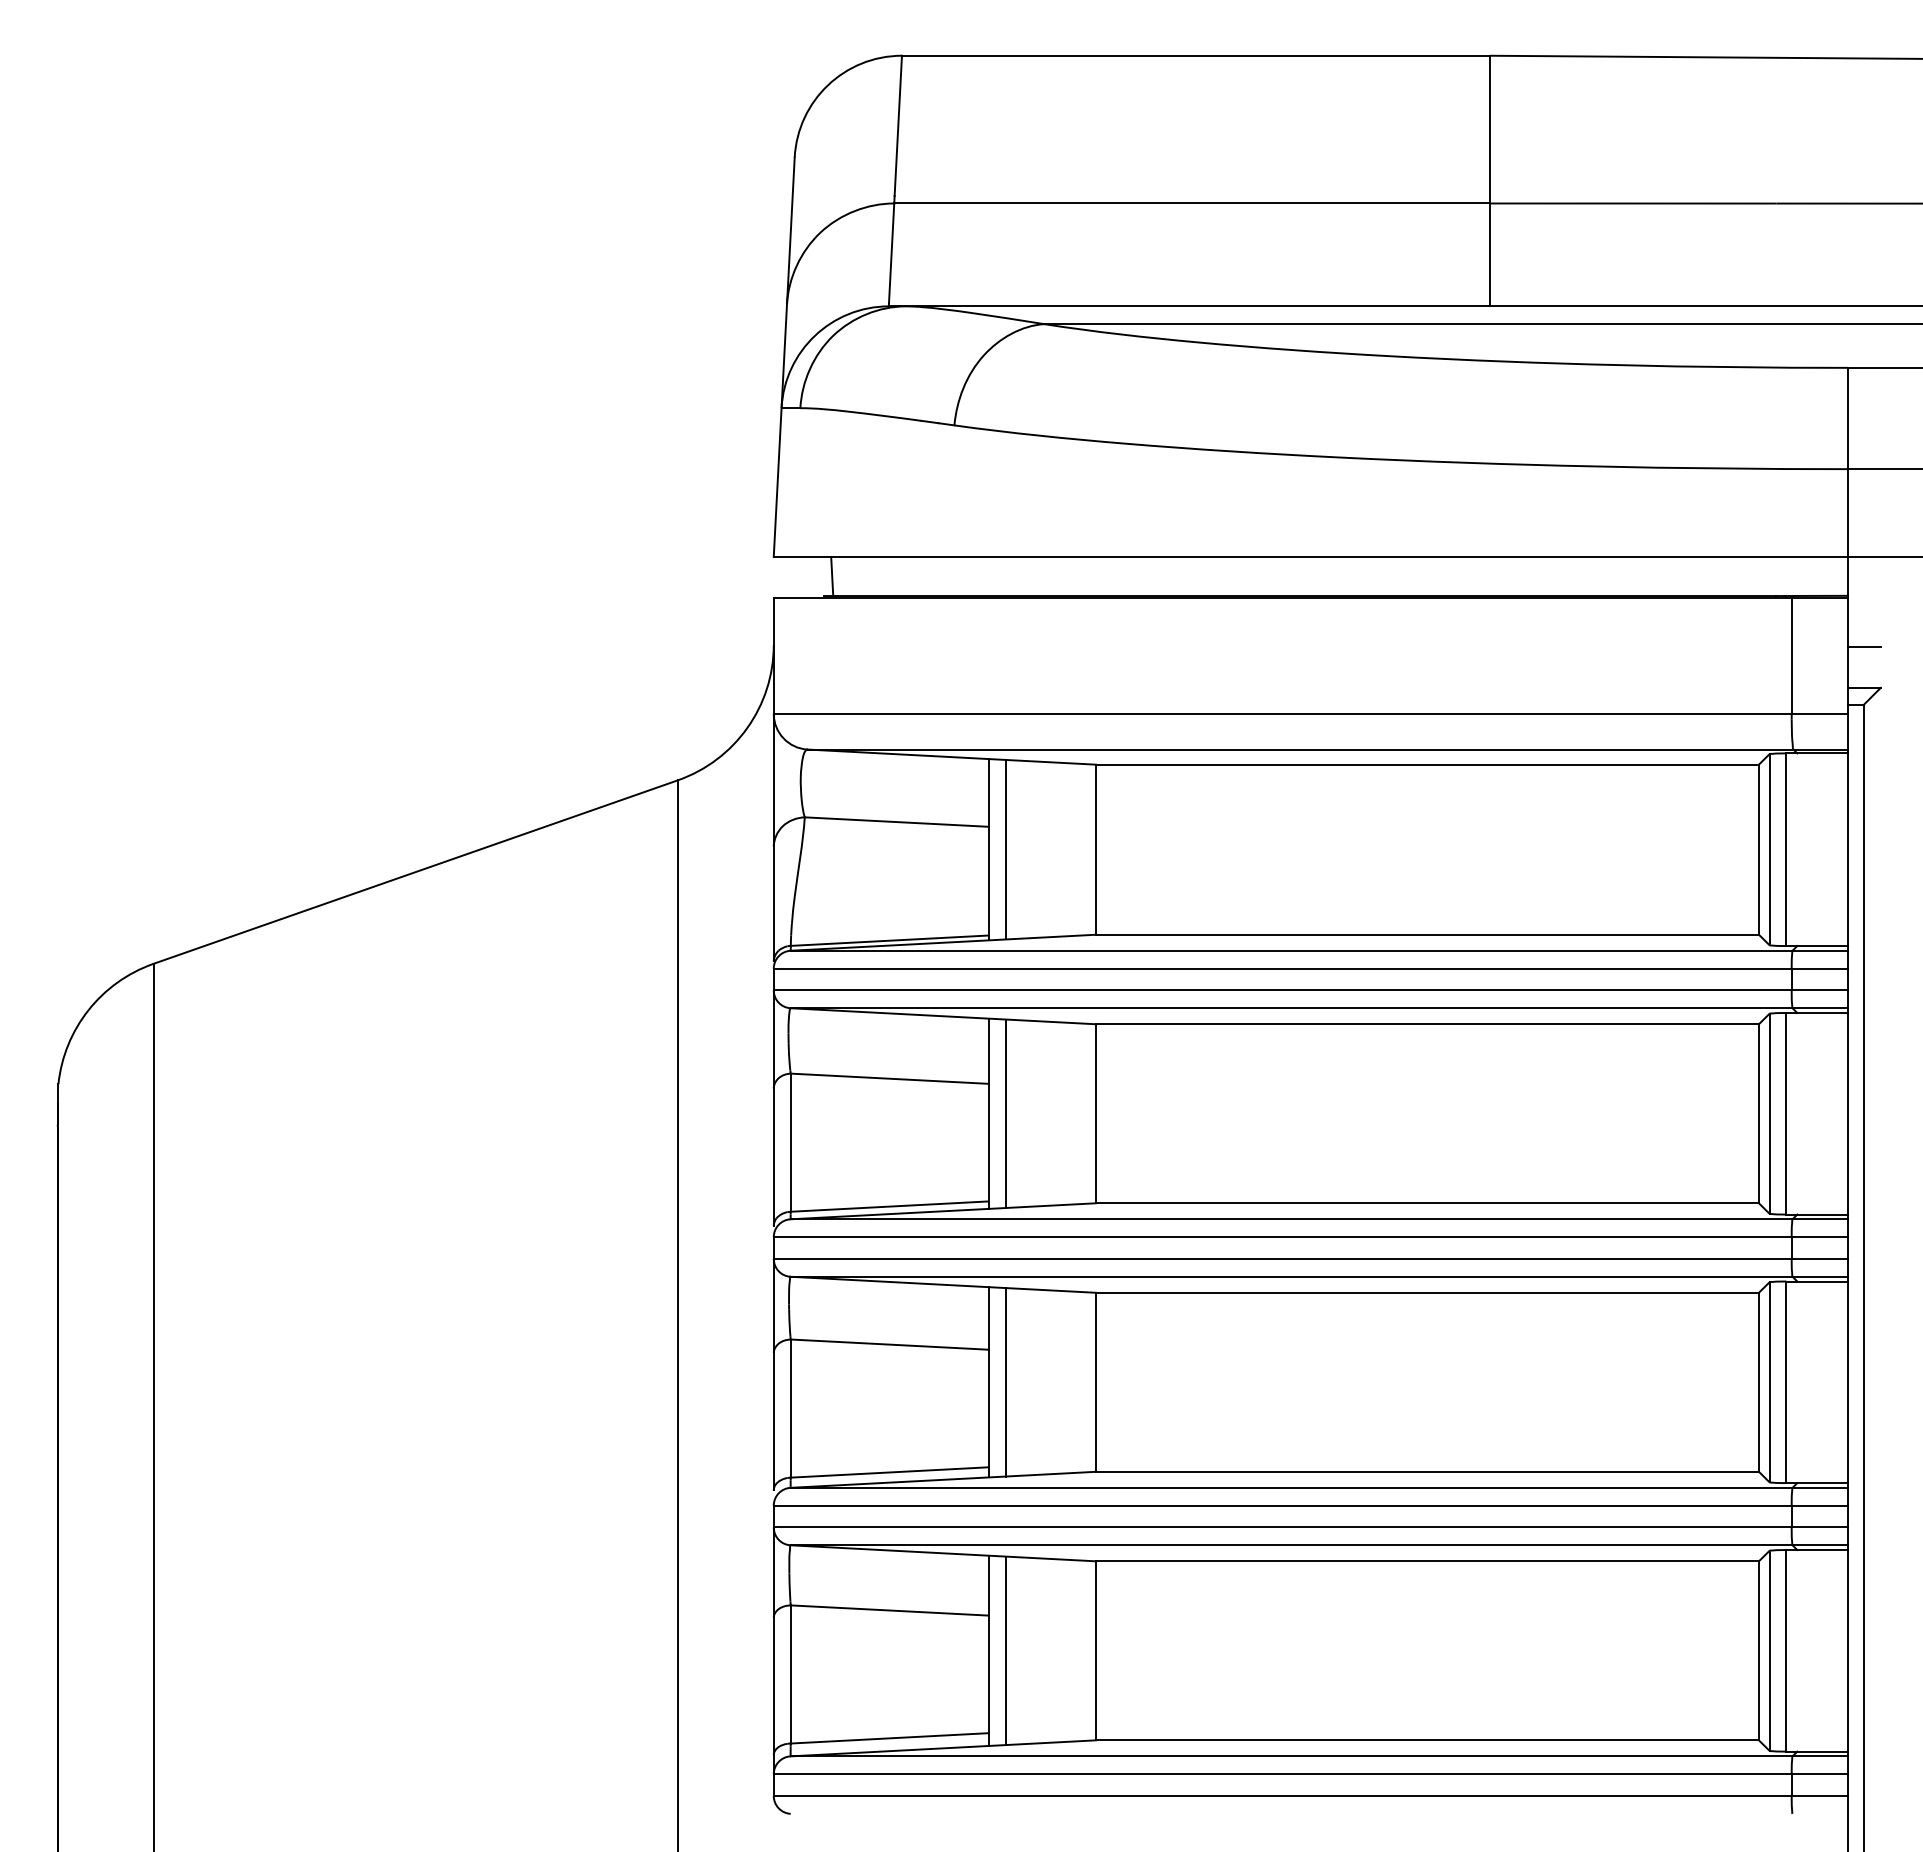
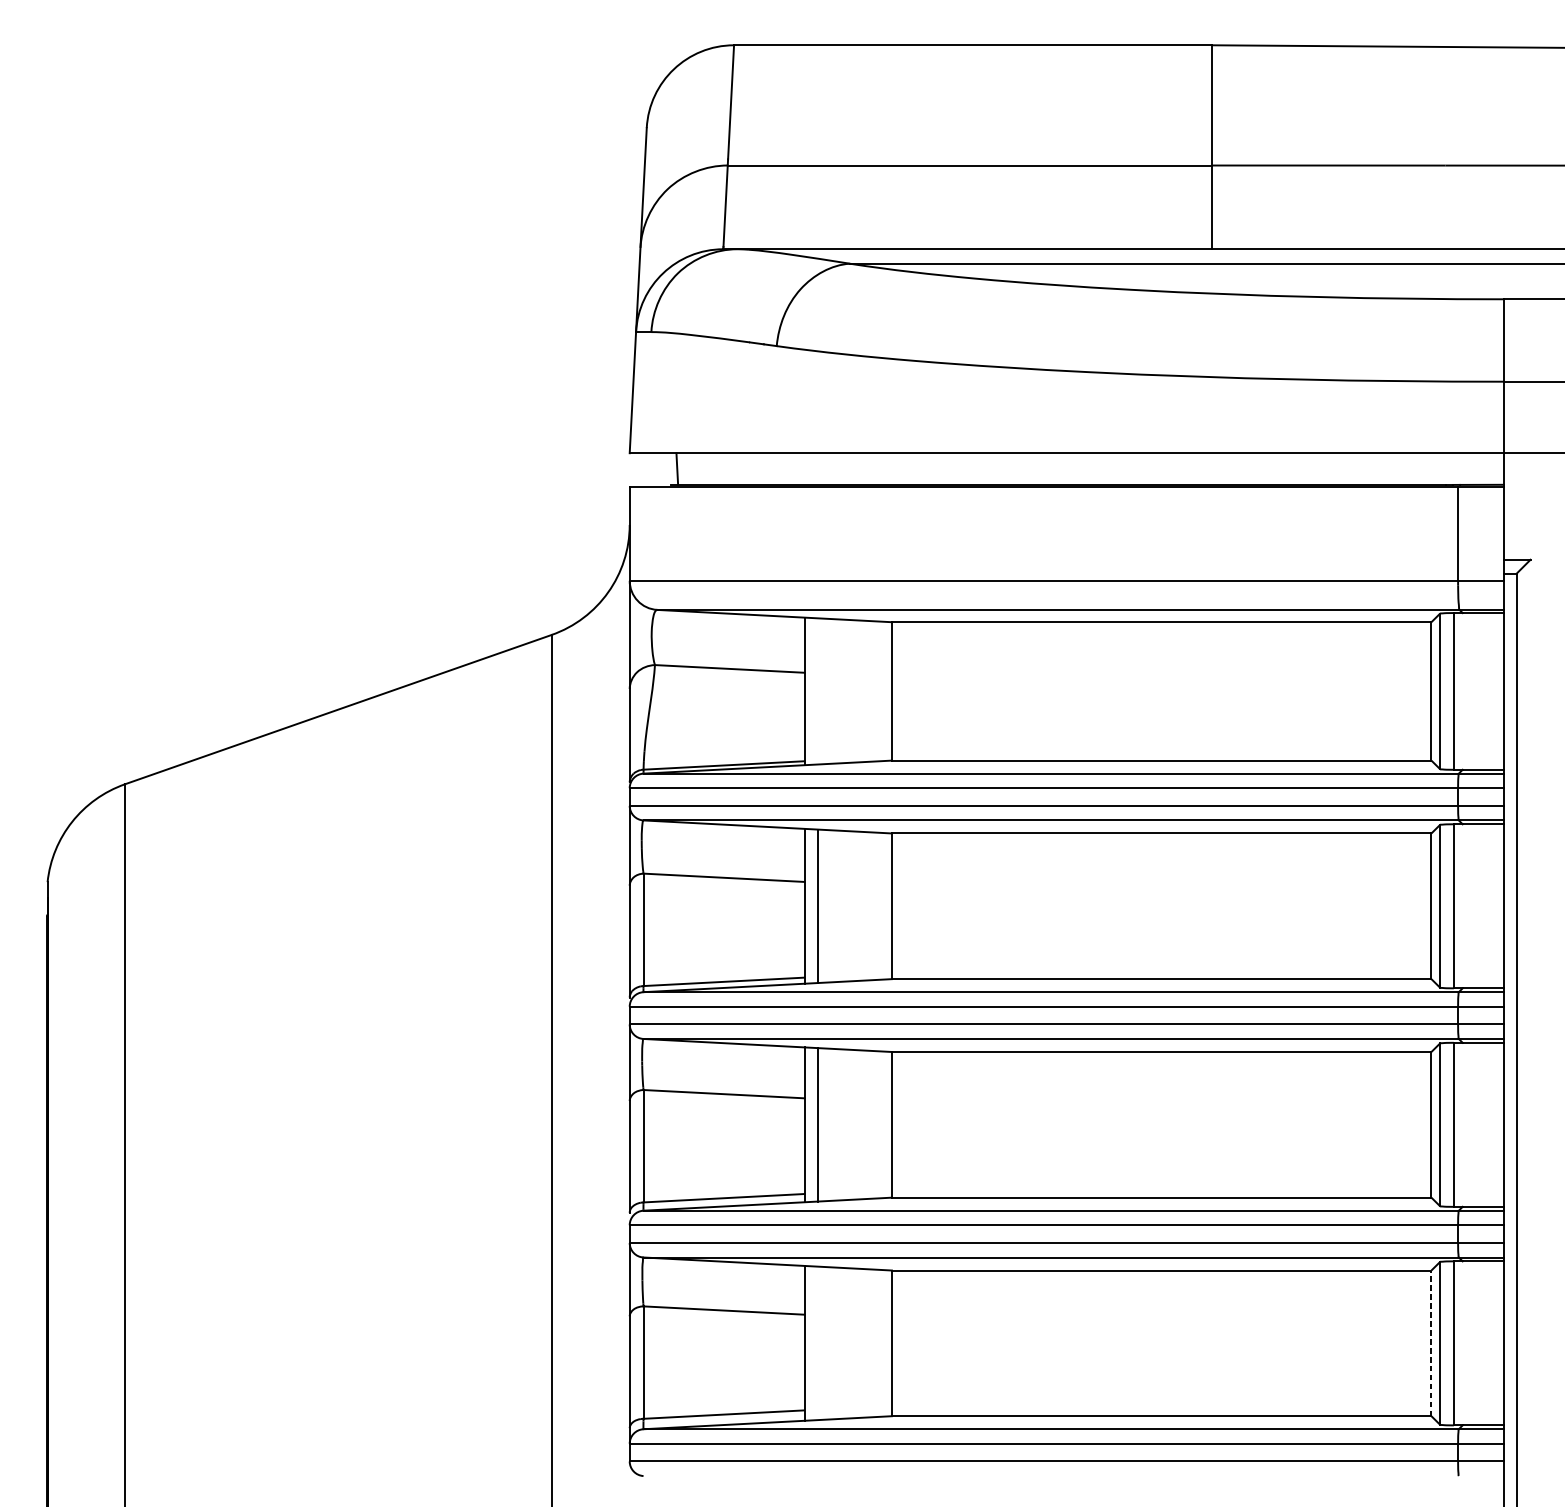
line: (1864, 646) -> (1517, 526), removed
line: (1005, 849) -> (818, 691), removed
line: (1005, 1650) -> (818, 1343), removed
line: (1758, 1650) -> (1431, 1343), solid -> dashed

